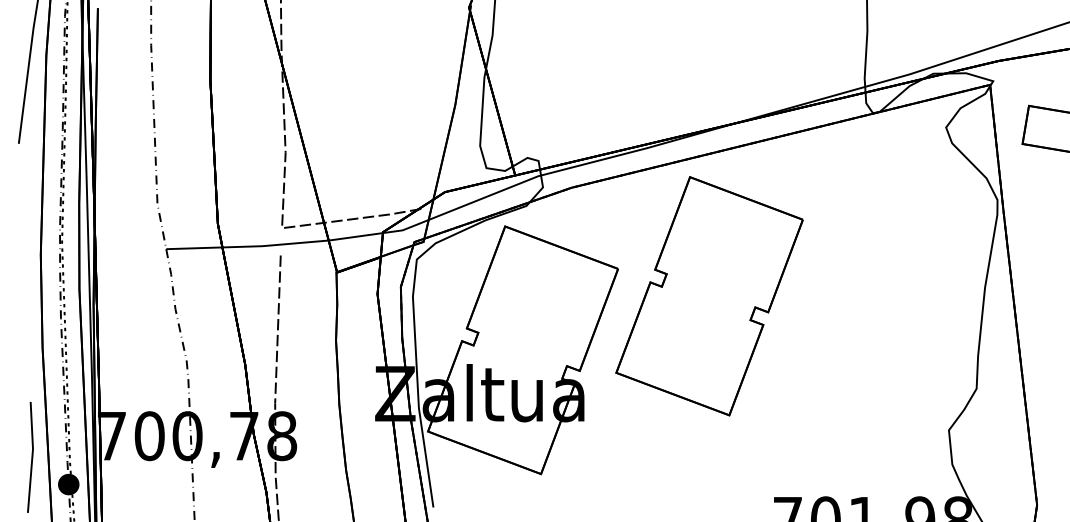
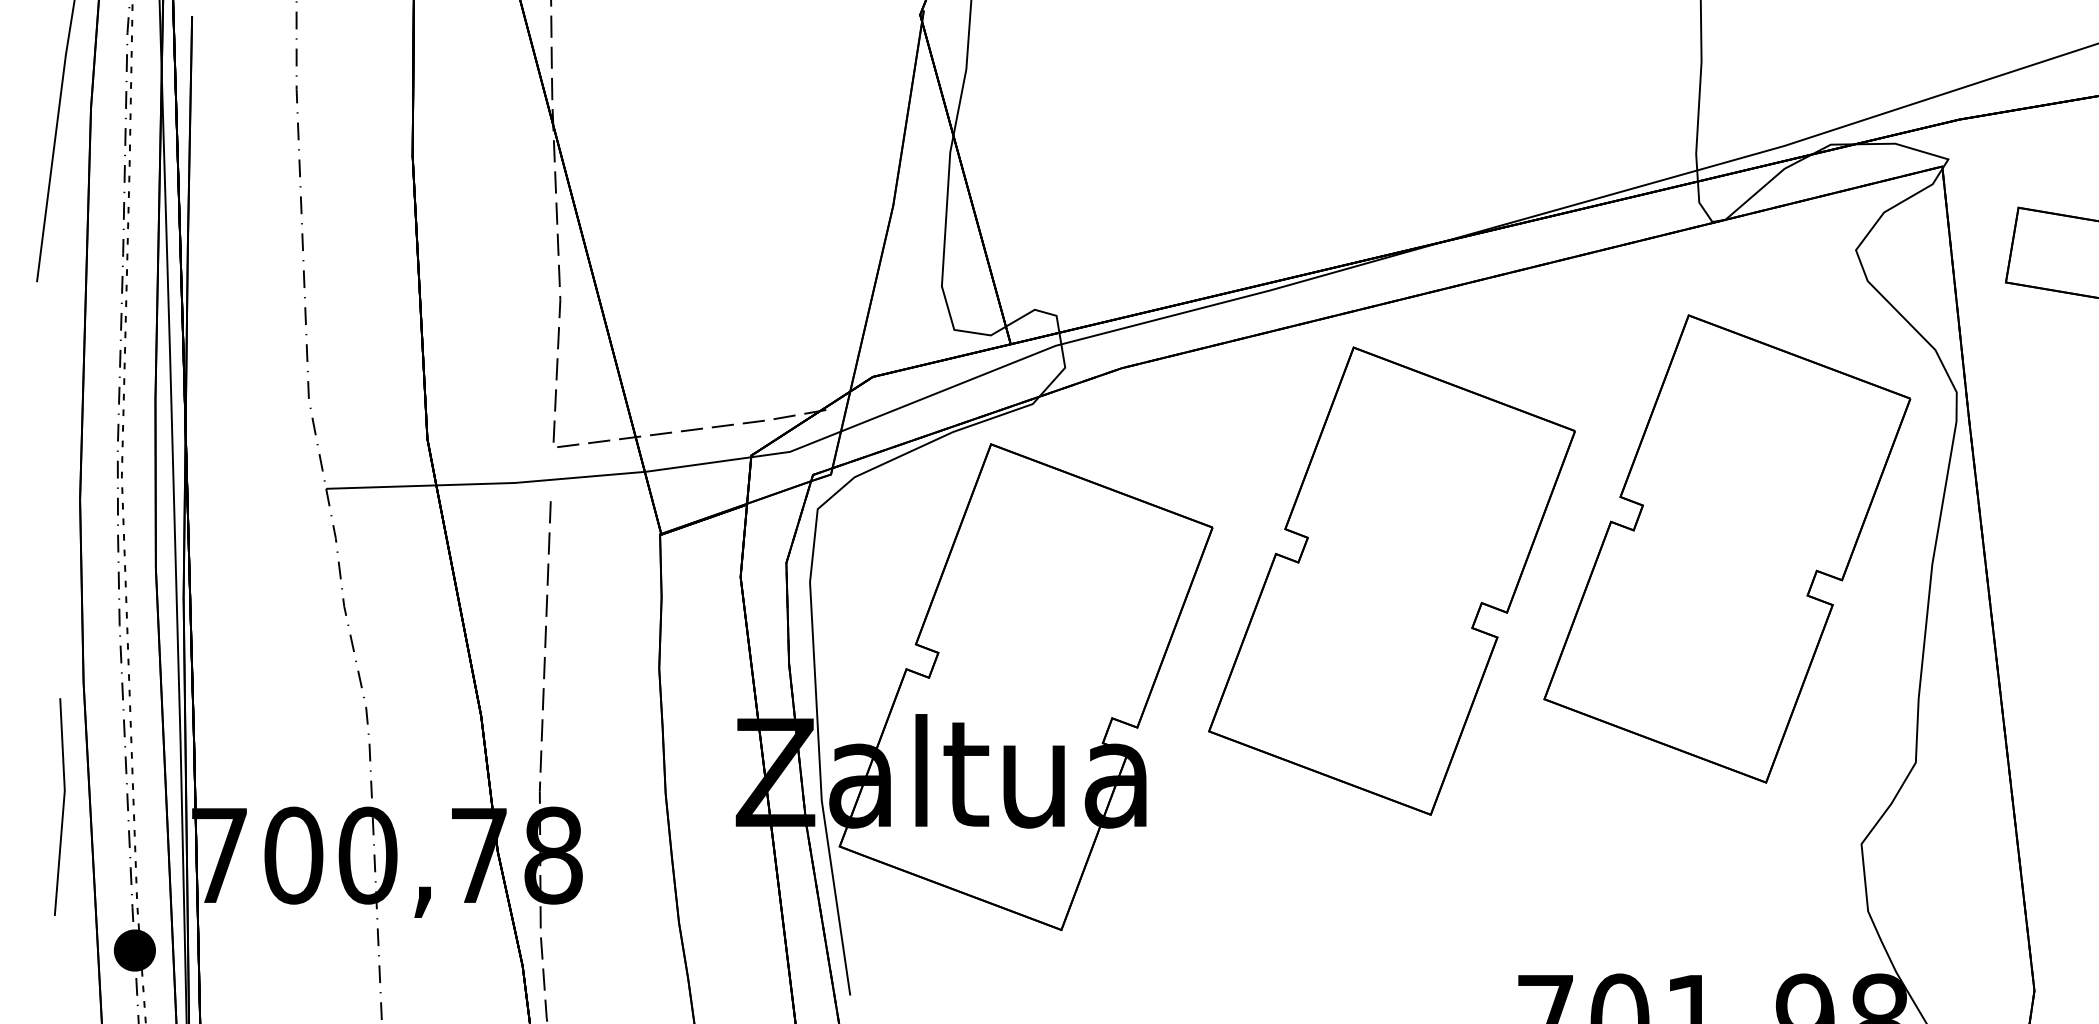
part: (880, 279) -> (1727, 548), added
line: (31, 457) -> (61, 807), moved

